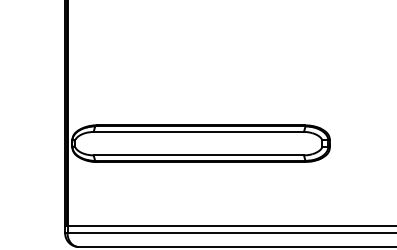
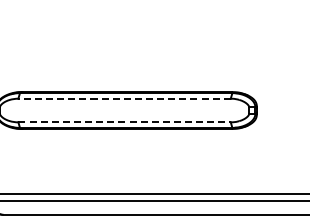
line: (198, 131) -> (124, 98), solid -> dashed
line: (199, 155) -> (125, 122), solid -> dashed

